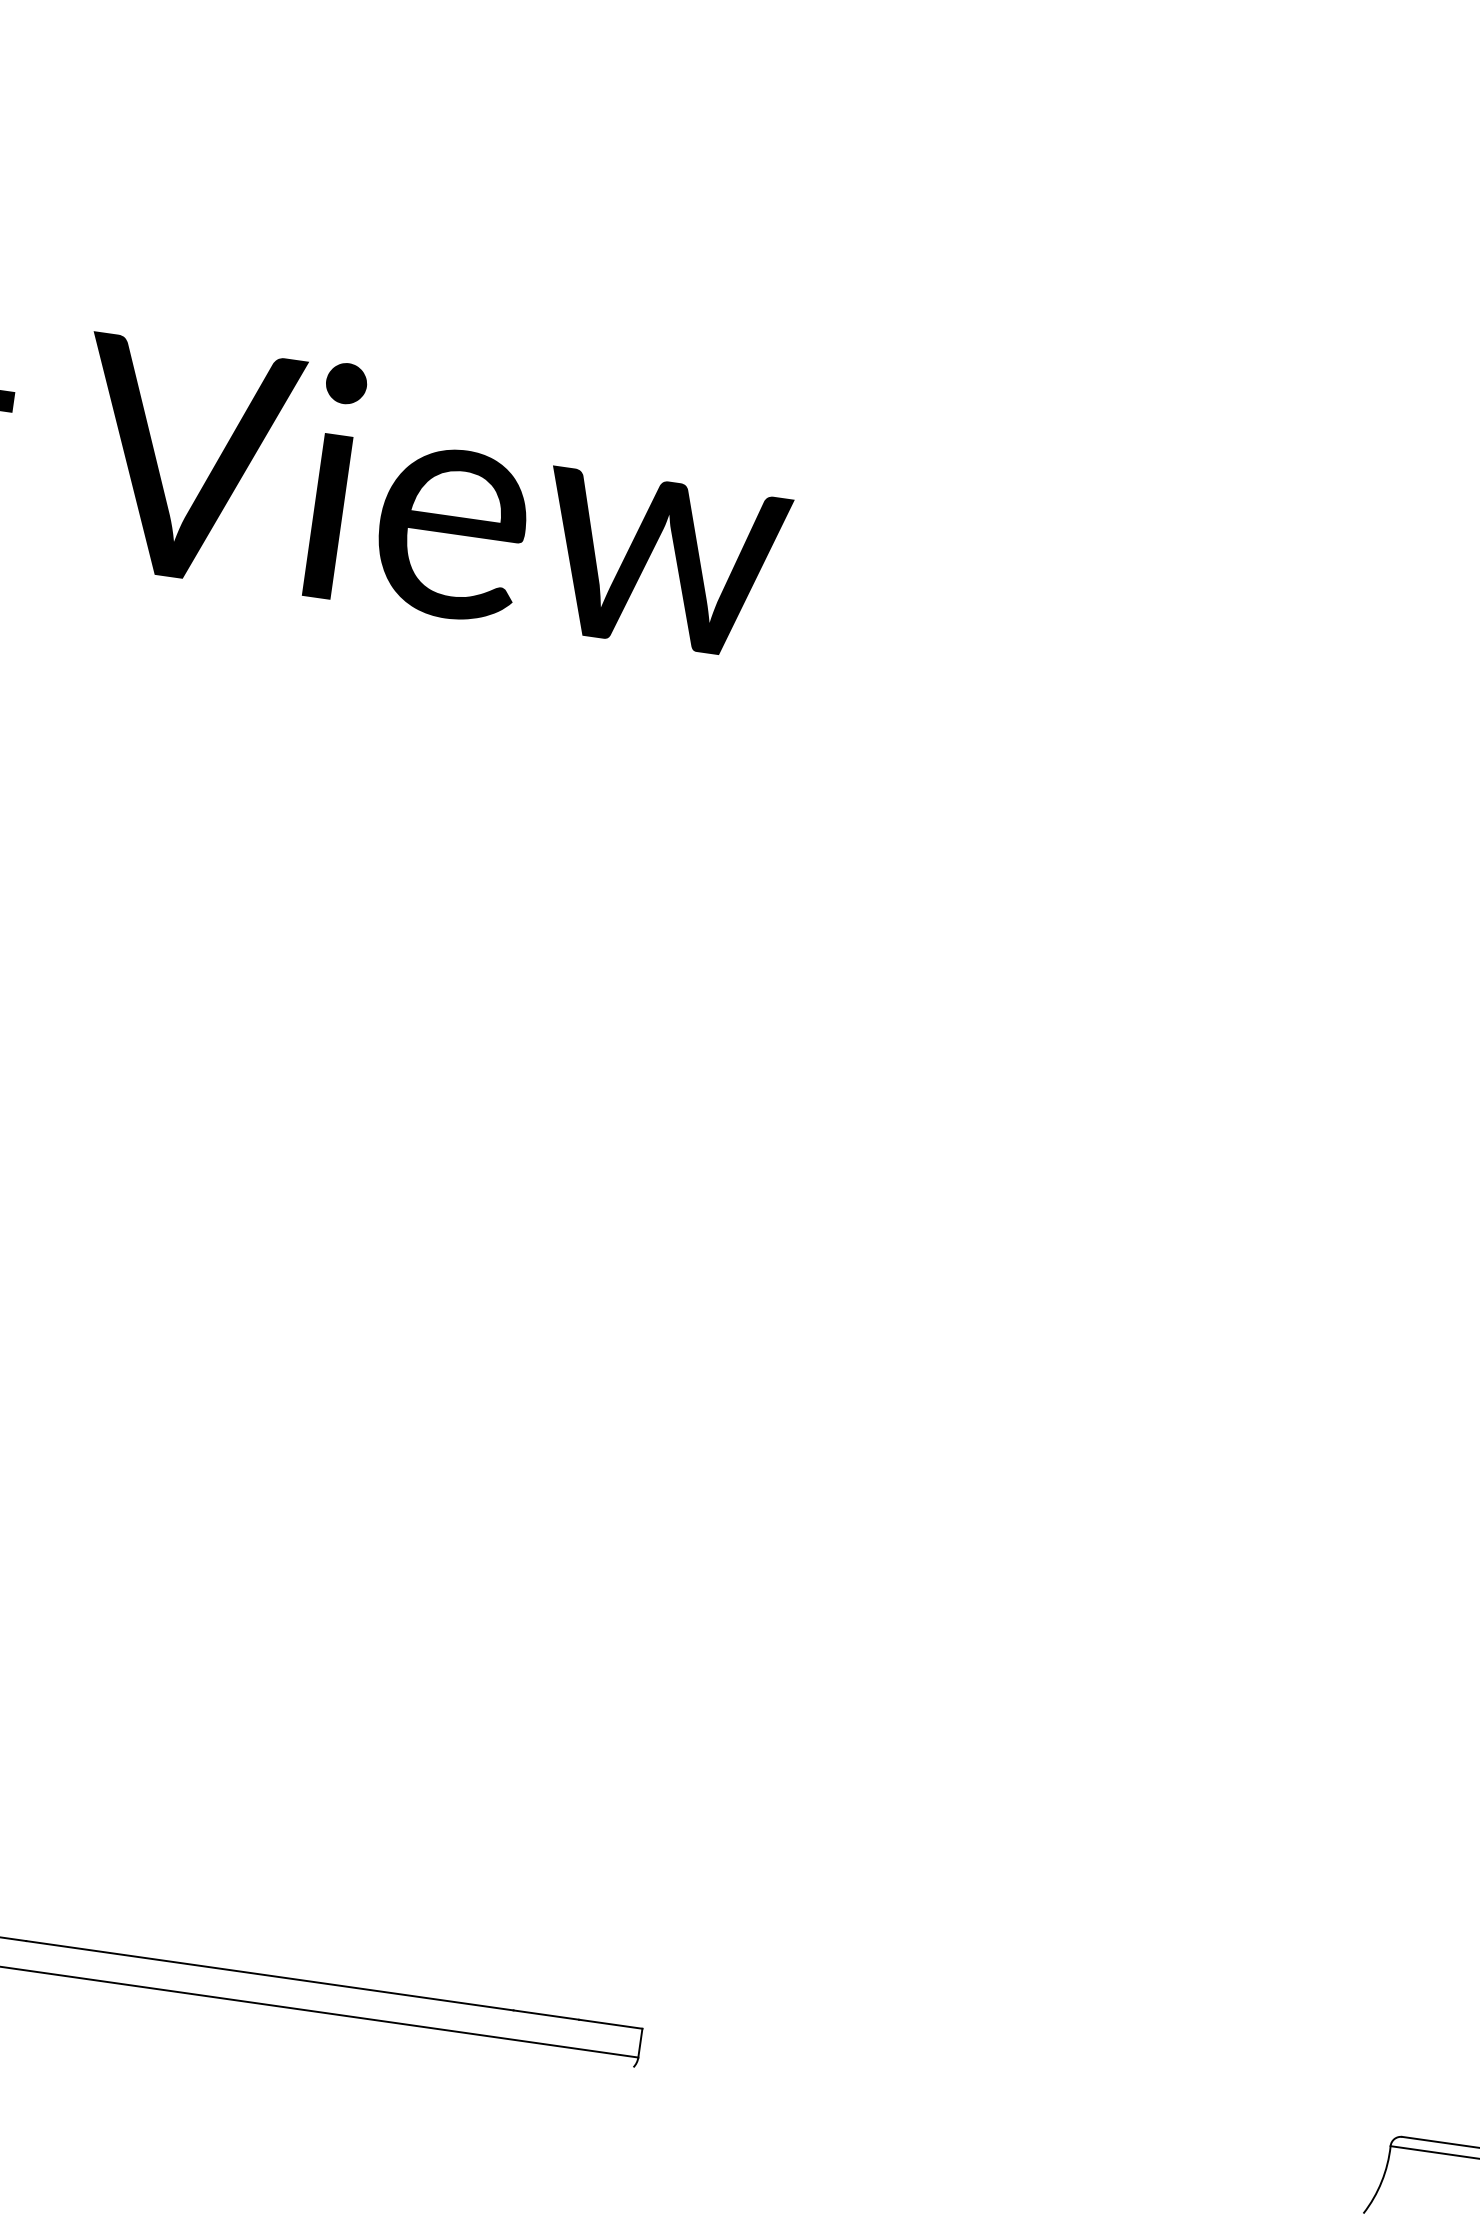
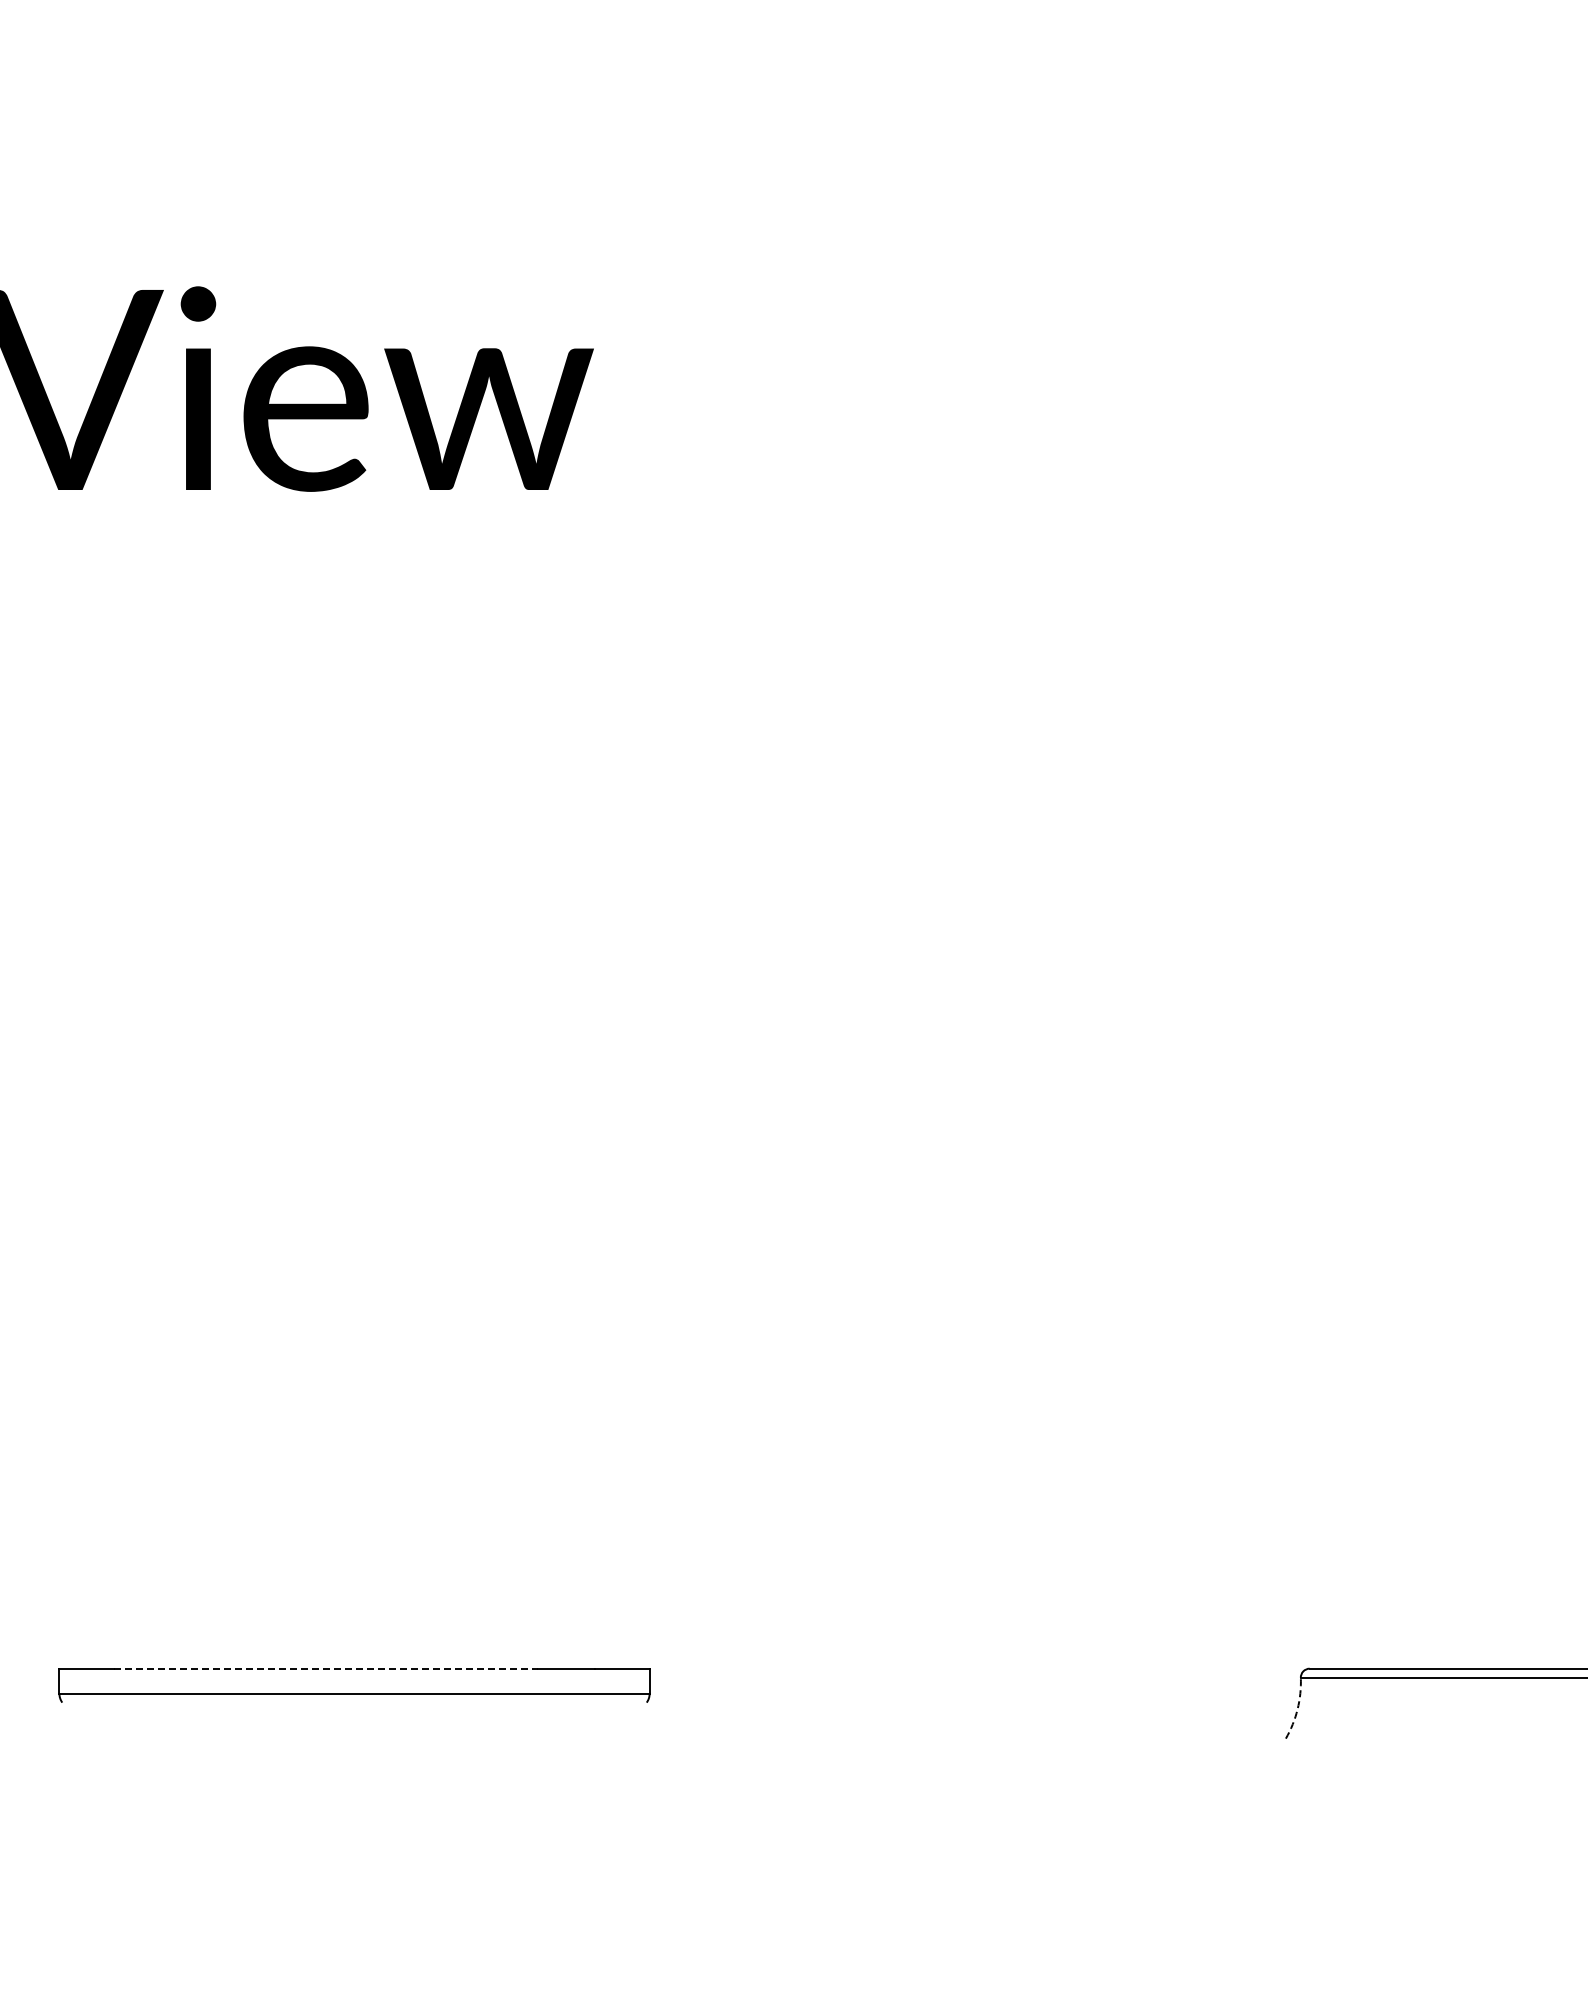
line: (270, 1975) -> (326, 1668), solid -> dashed
arc: (1381, 2181) -> (1297, 1709), solid -> dashed

